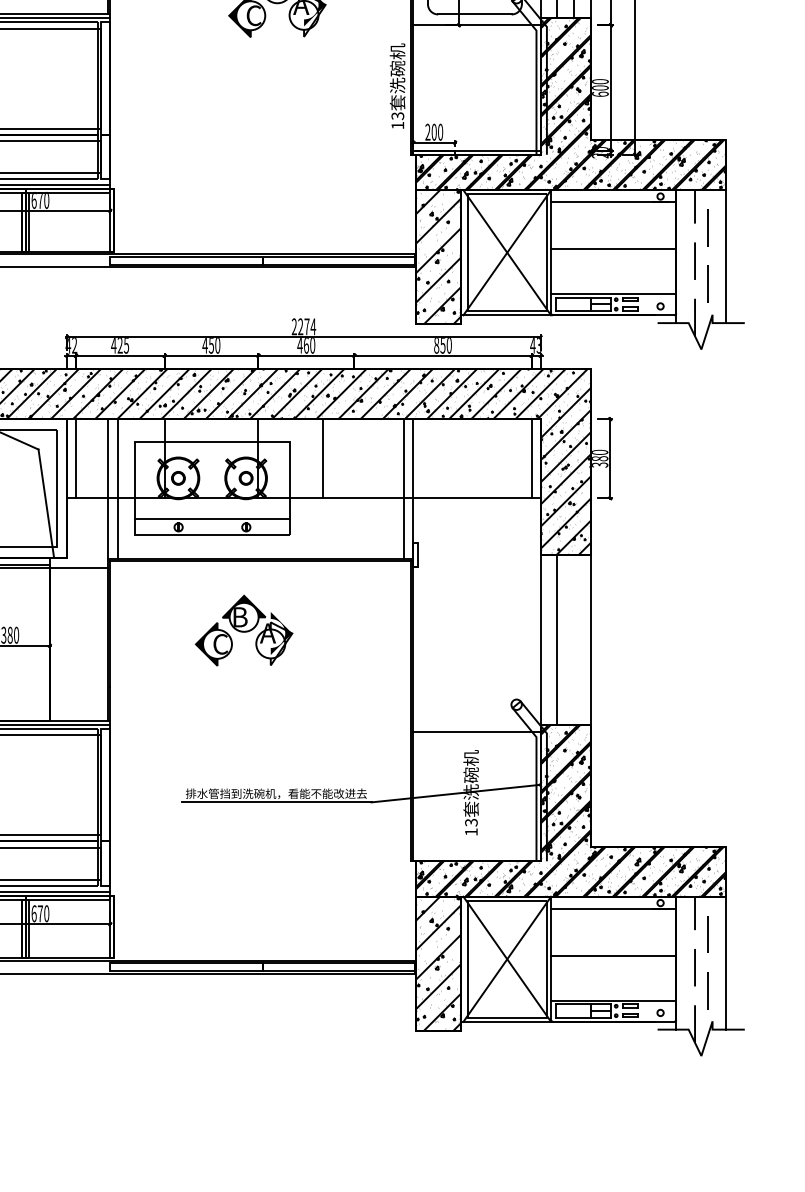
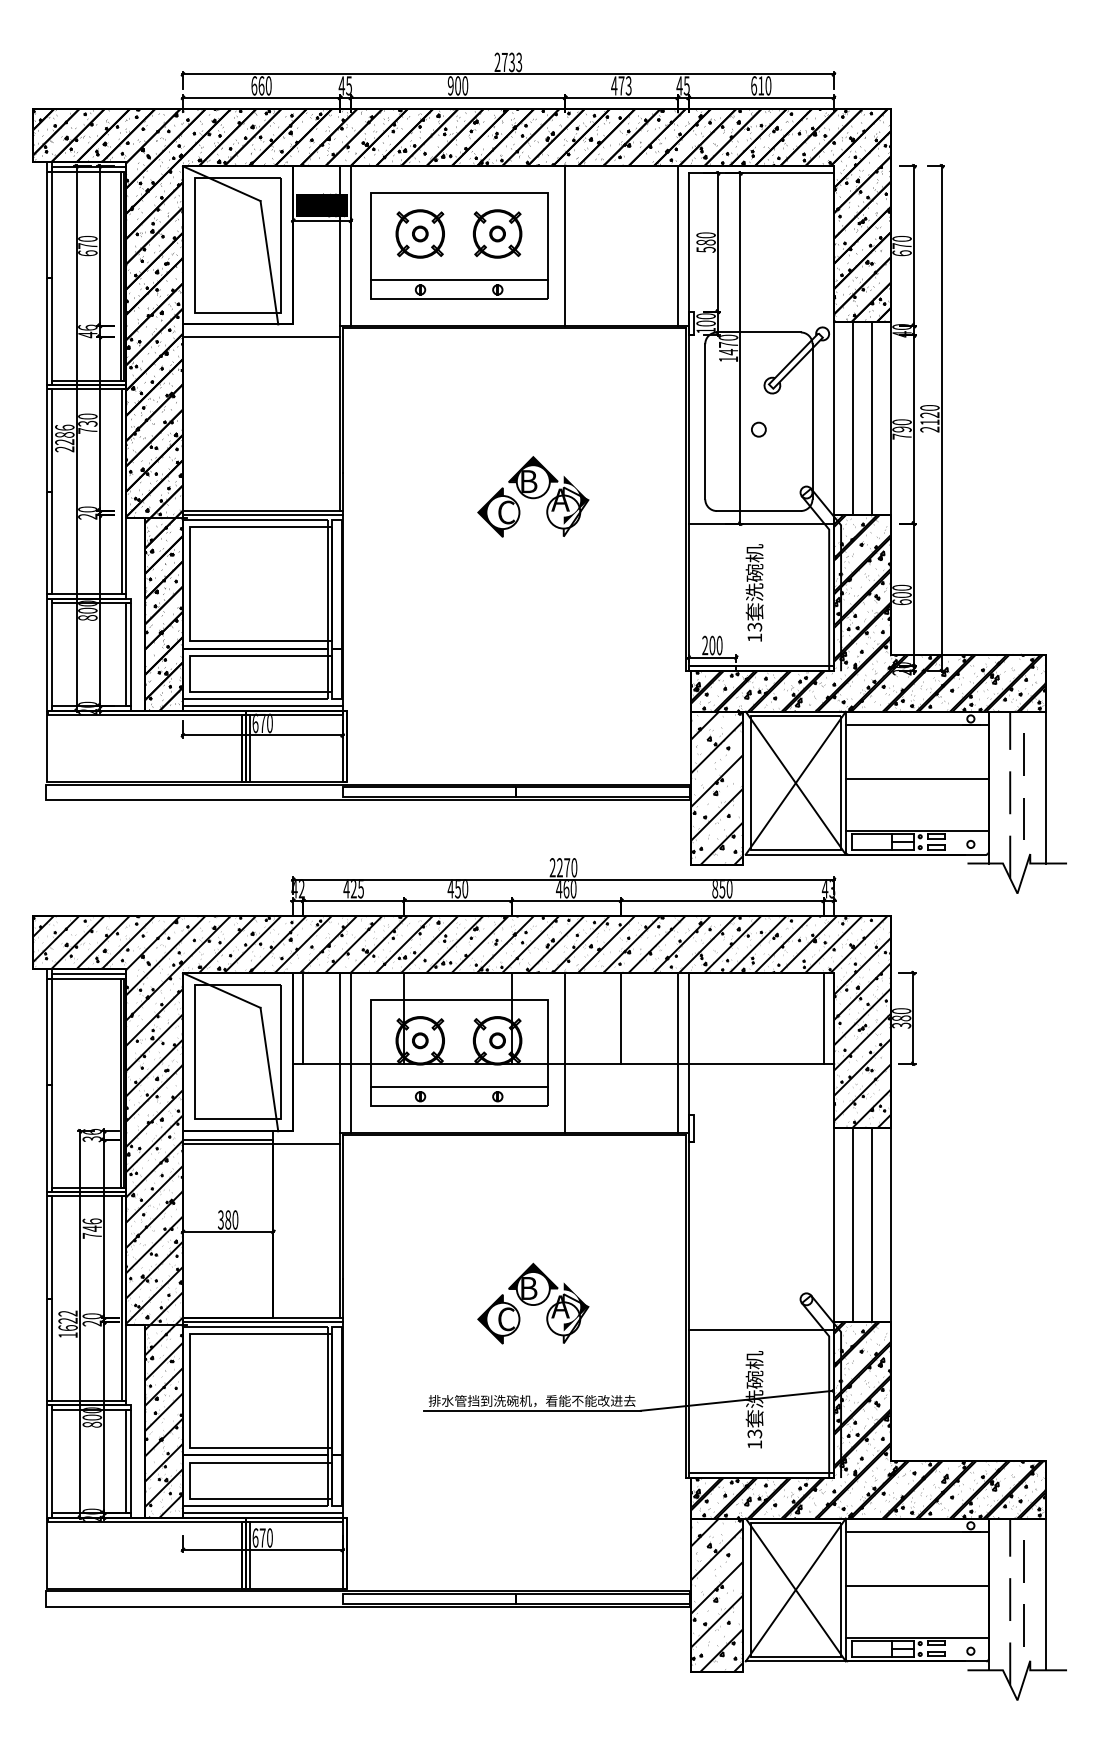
text: (397, 85) -> (754, 592), moved
text: (313, 326) -> (574, 867), 2274 -> 2270
line: (323, 458) -> (621, 1018), moved
line: (305, 488) -> (565, 1052), added
part: (244, 630) -> (533, 1303), moved
line: (574, 640) -> (872, 1225), added
line: (476, 857) -> (760, 1473), added

